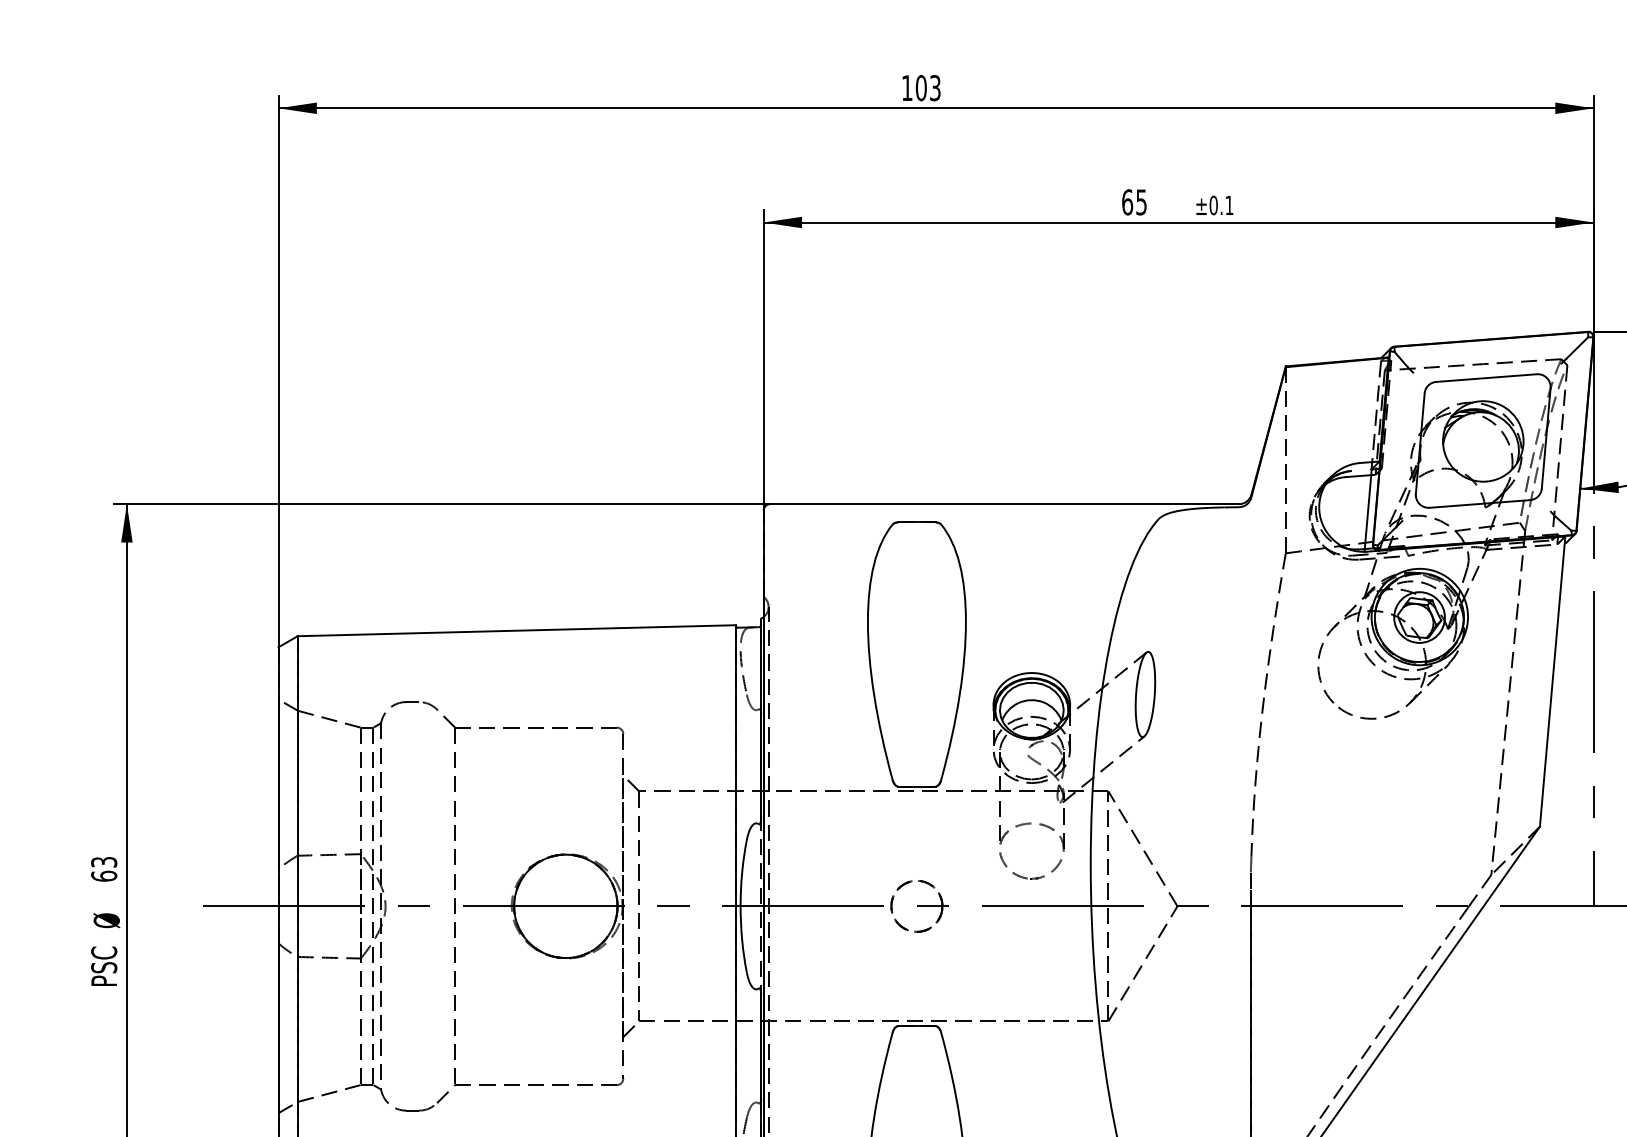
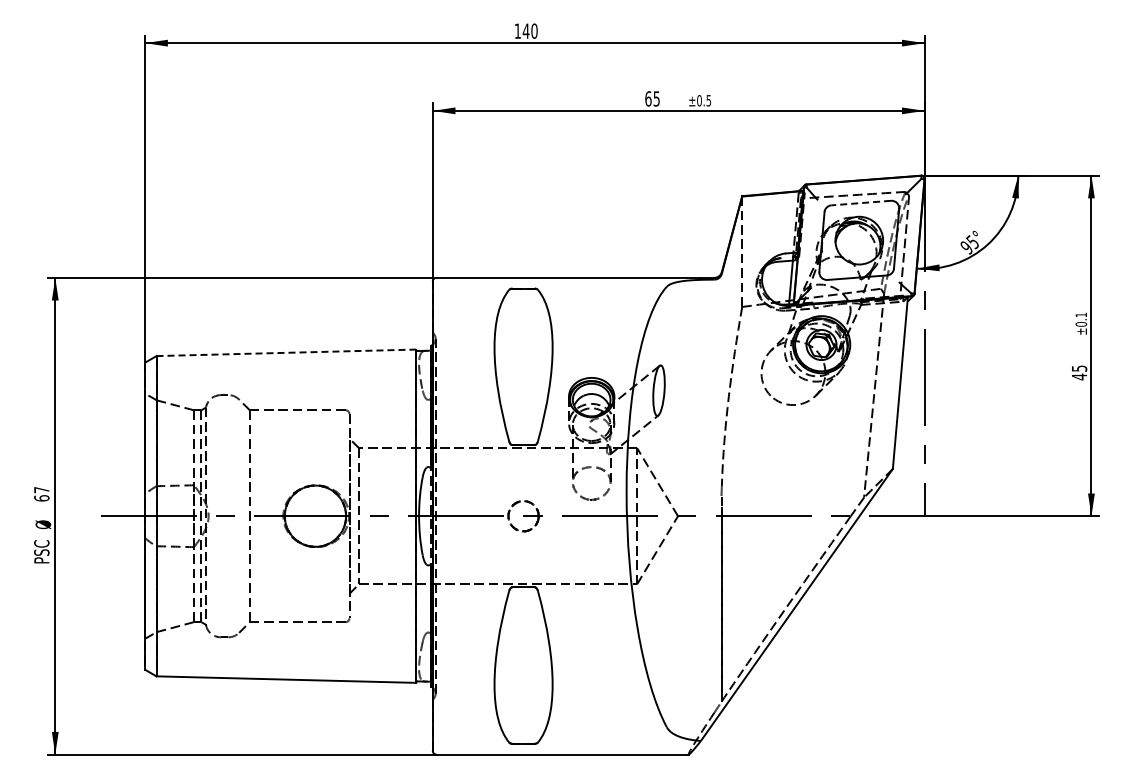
text: (926, 86) -> (529, 30), 103 -> 140
text: (1228, 205) -> (708, 100), ±0.1 -> ±0.5
line: (1487, 378) -> (861, 203), solid -> dashed
line: (516, 630) -> (286, 352), solid -> dashed
text: (103, 862) -> (41, 490), 63 -> 67

